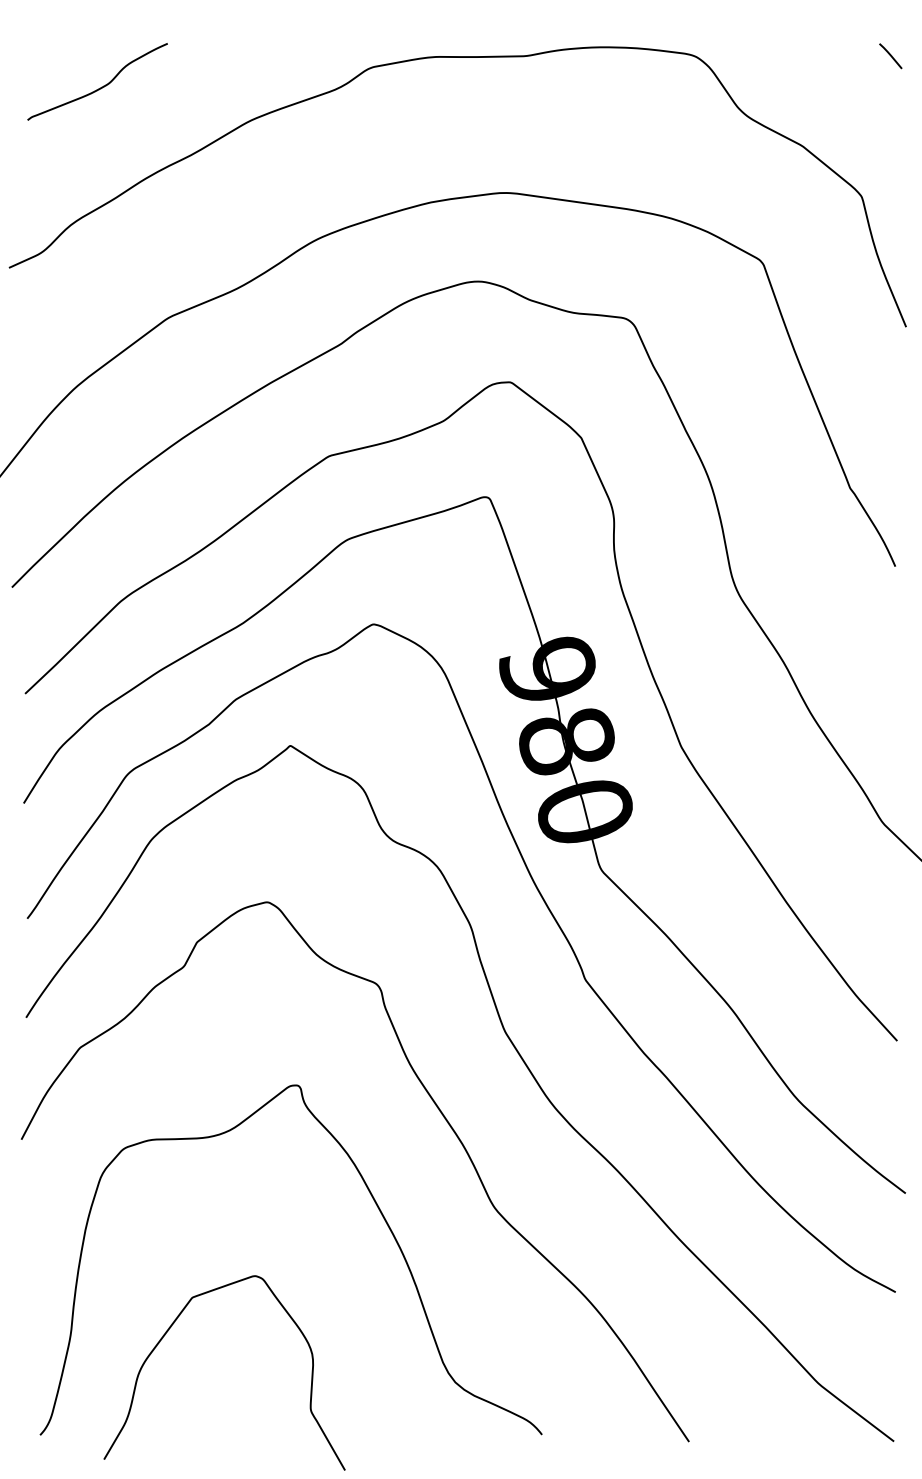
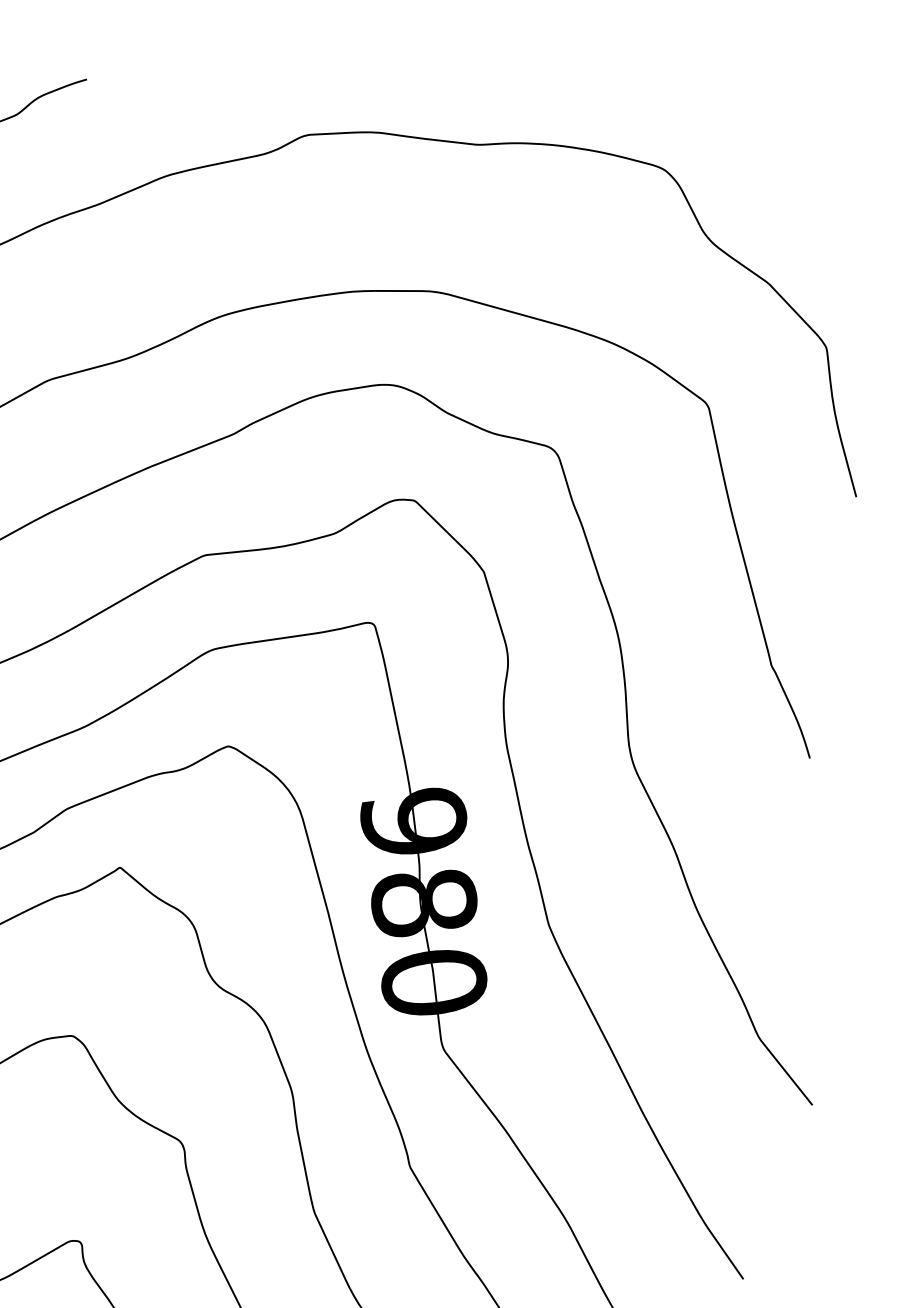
line: (890, 56) -> (878, 197), removed

